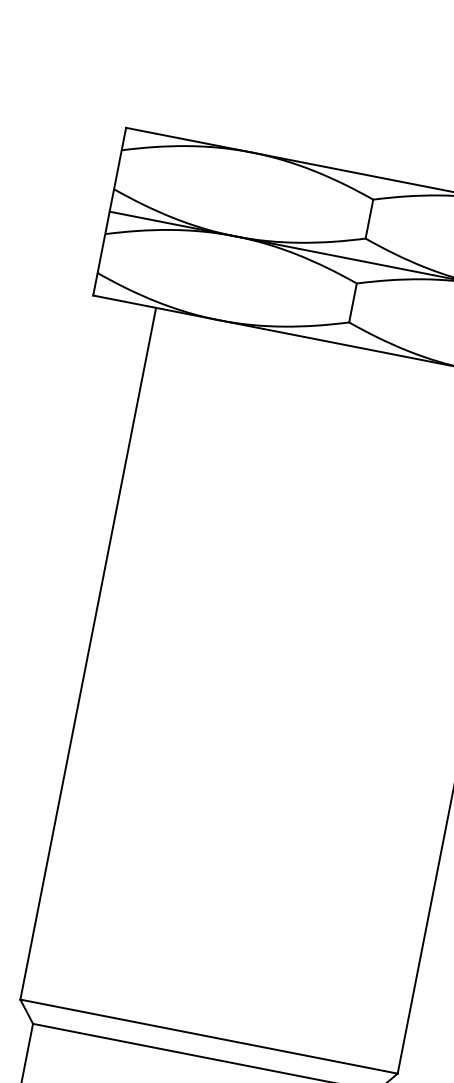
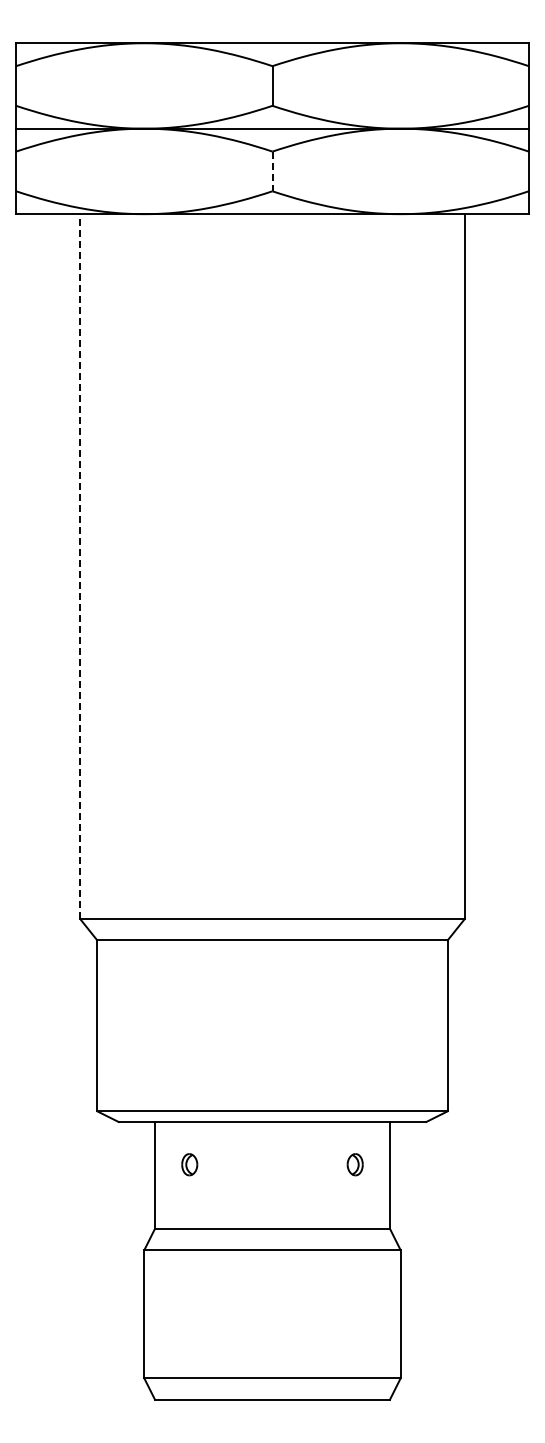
line: (352, 303) -> (272, 171), solid -> dashed
line: (88, 653) -> (80, 566), solid -> dashed

